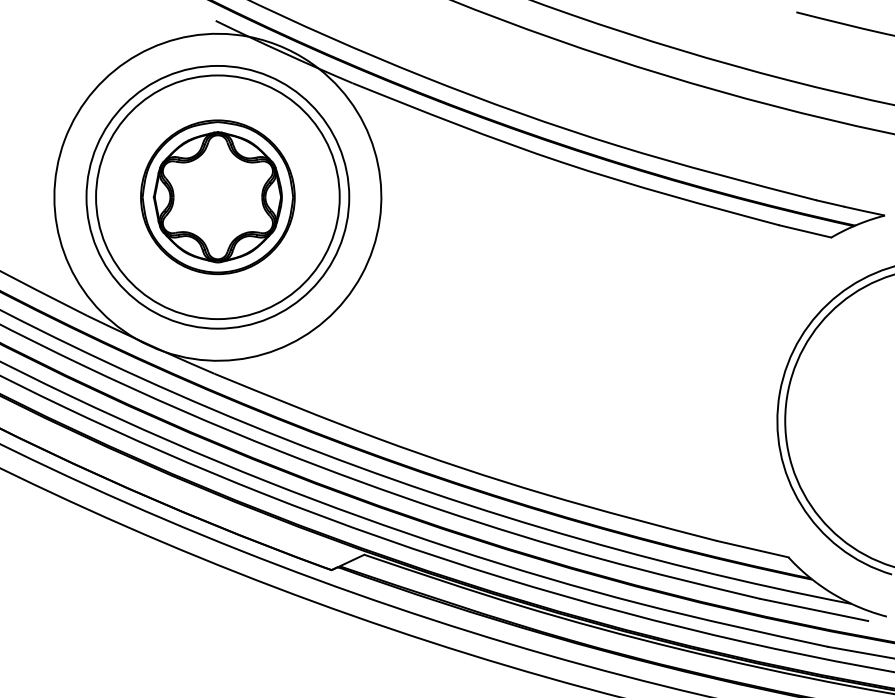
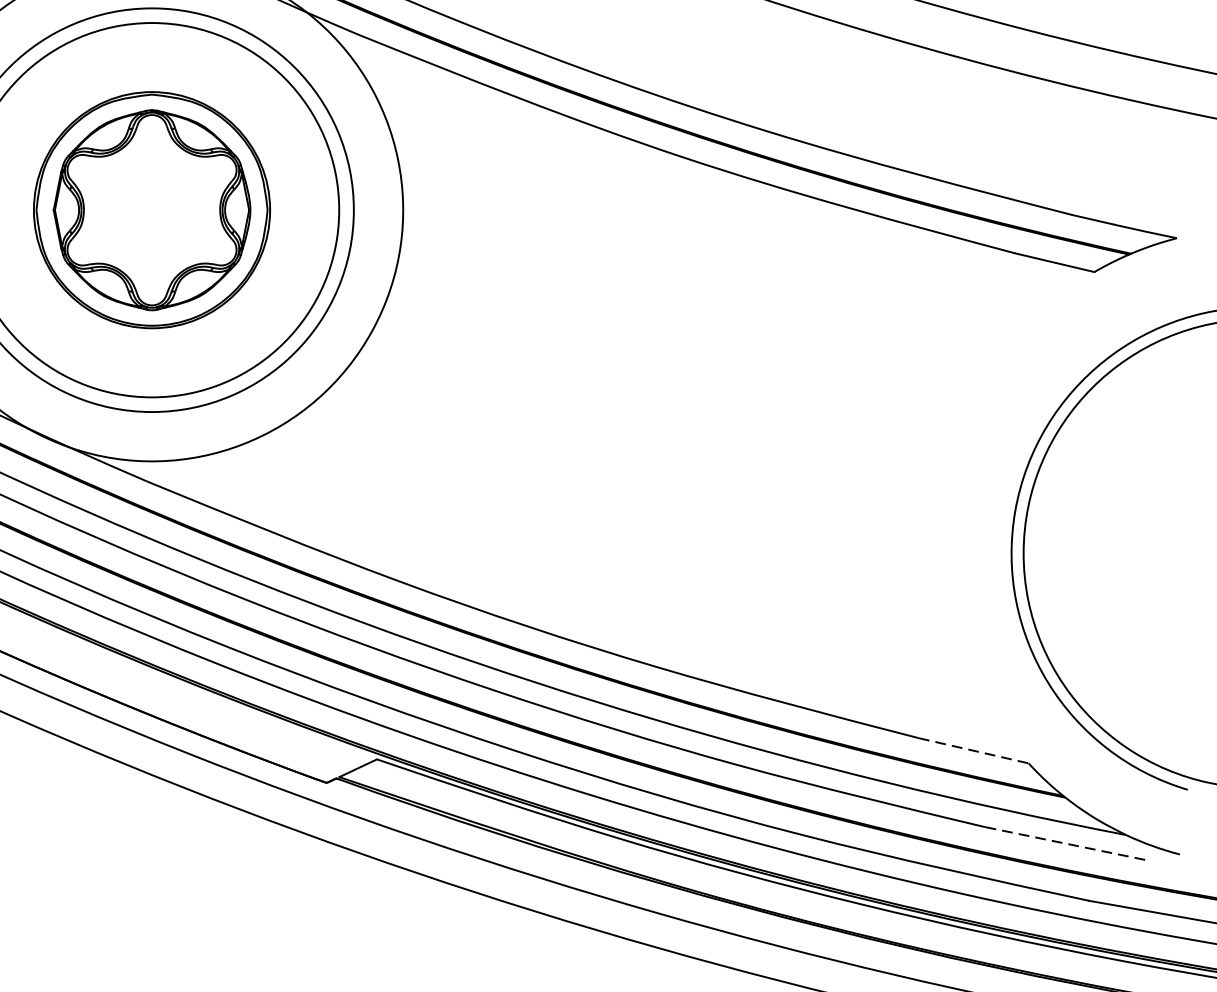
line: (752, 549) -> (973, 751), solid -> dashed
line: (814, 609) -> (1068, 843), solid -> dashed

